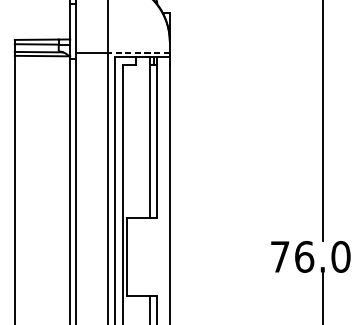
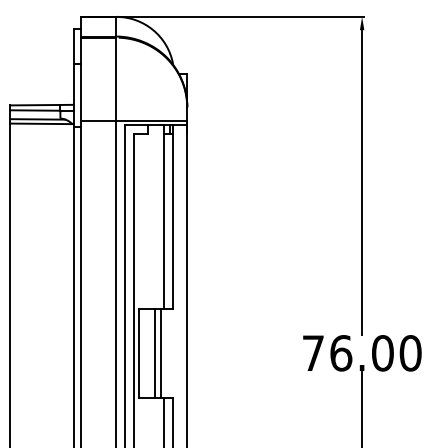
line: (138, 53) -> (151, 120), dashed -> solid
line: (141, 257) -> (154, 353), added
line: (146, 257) -> (160, 353), added

